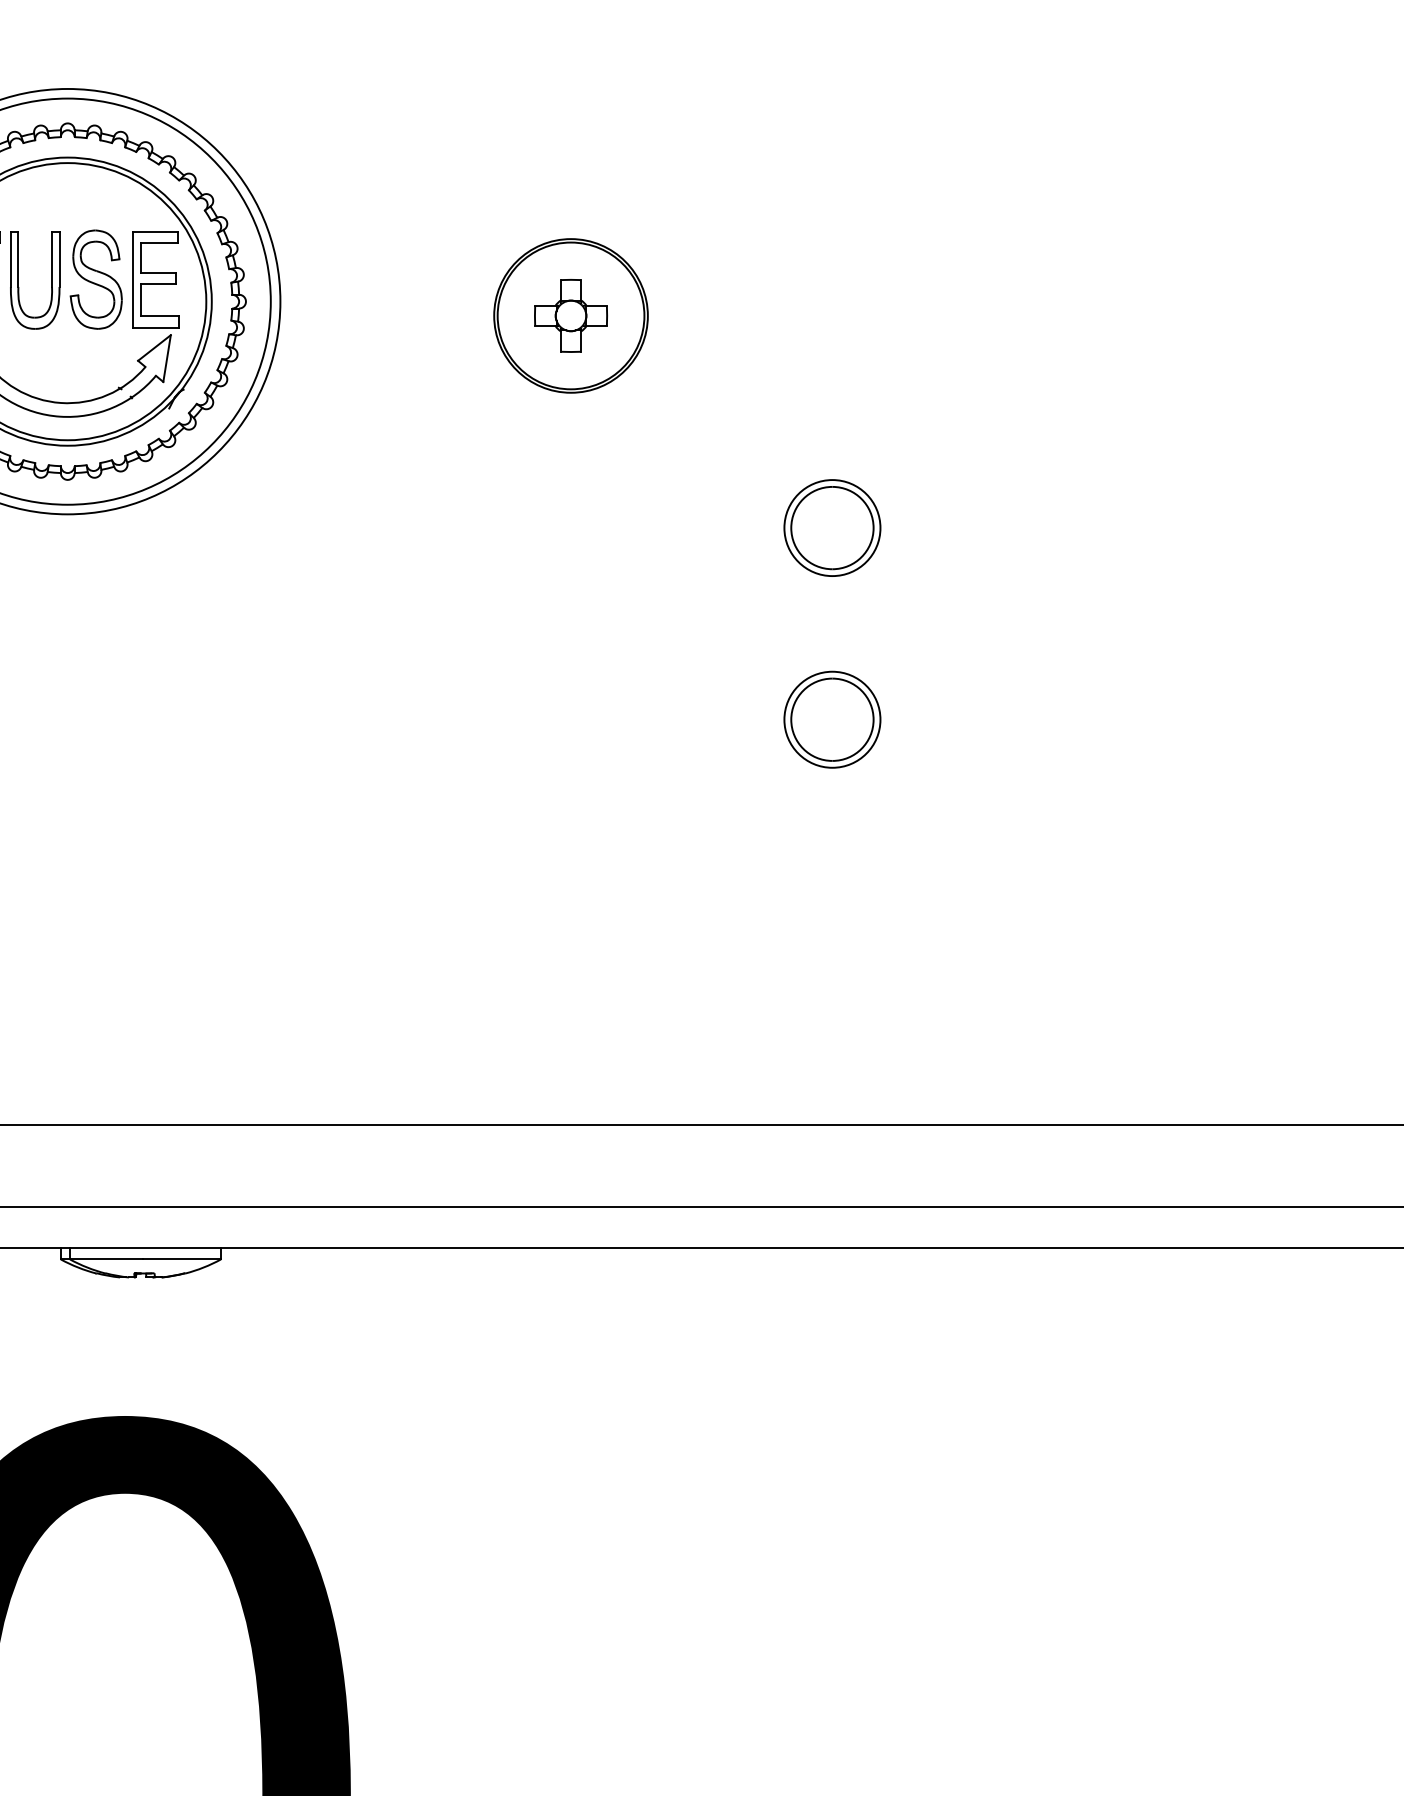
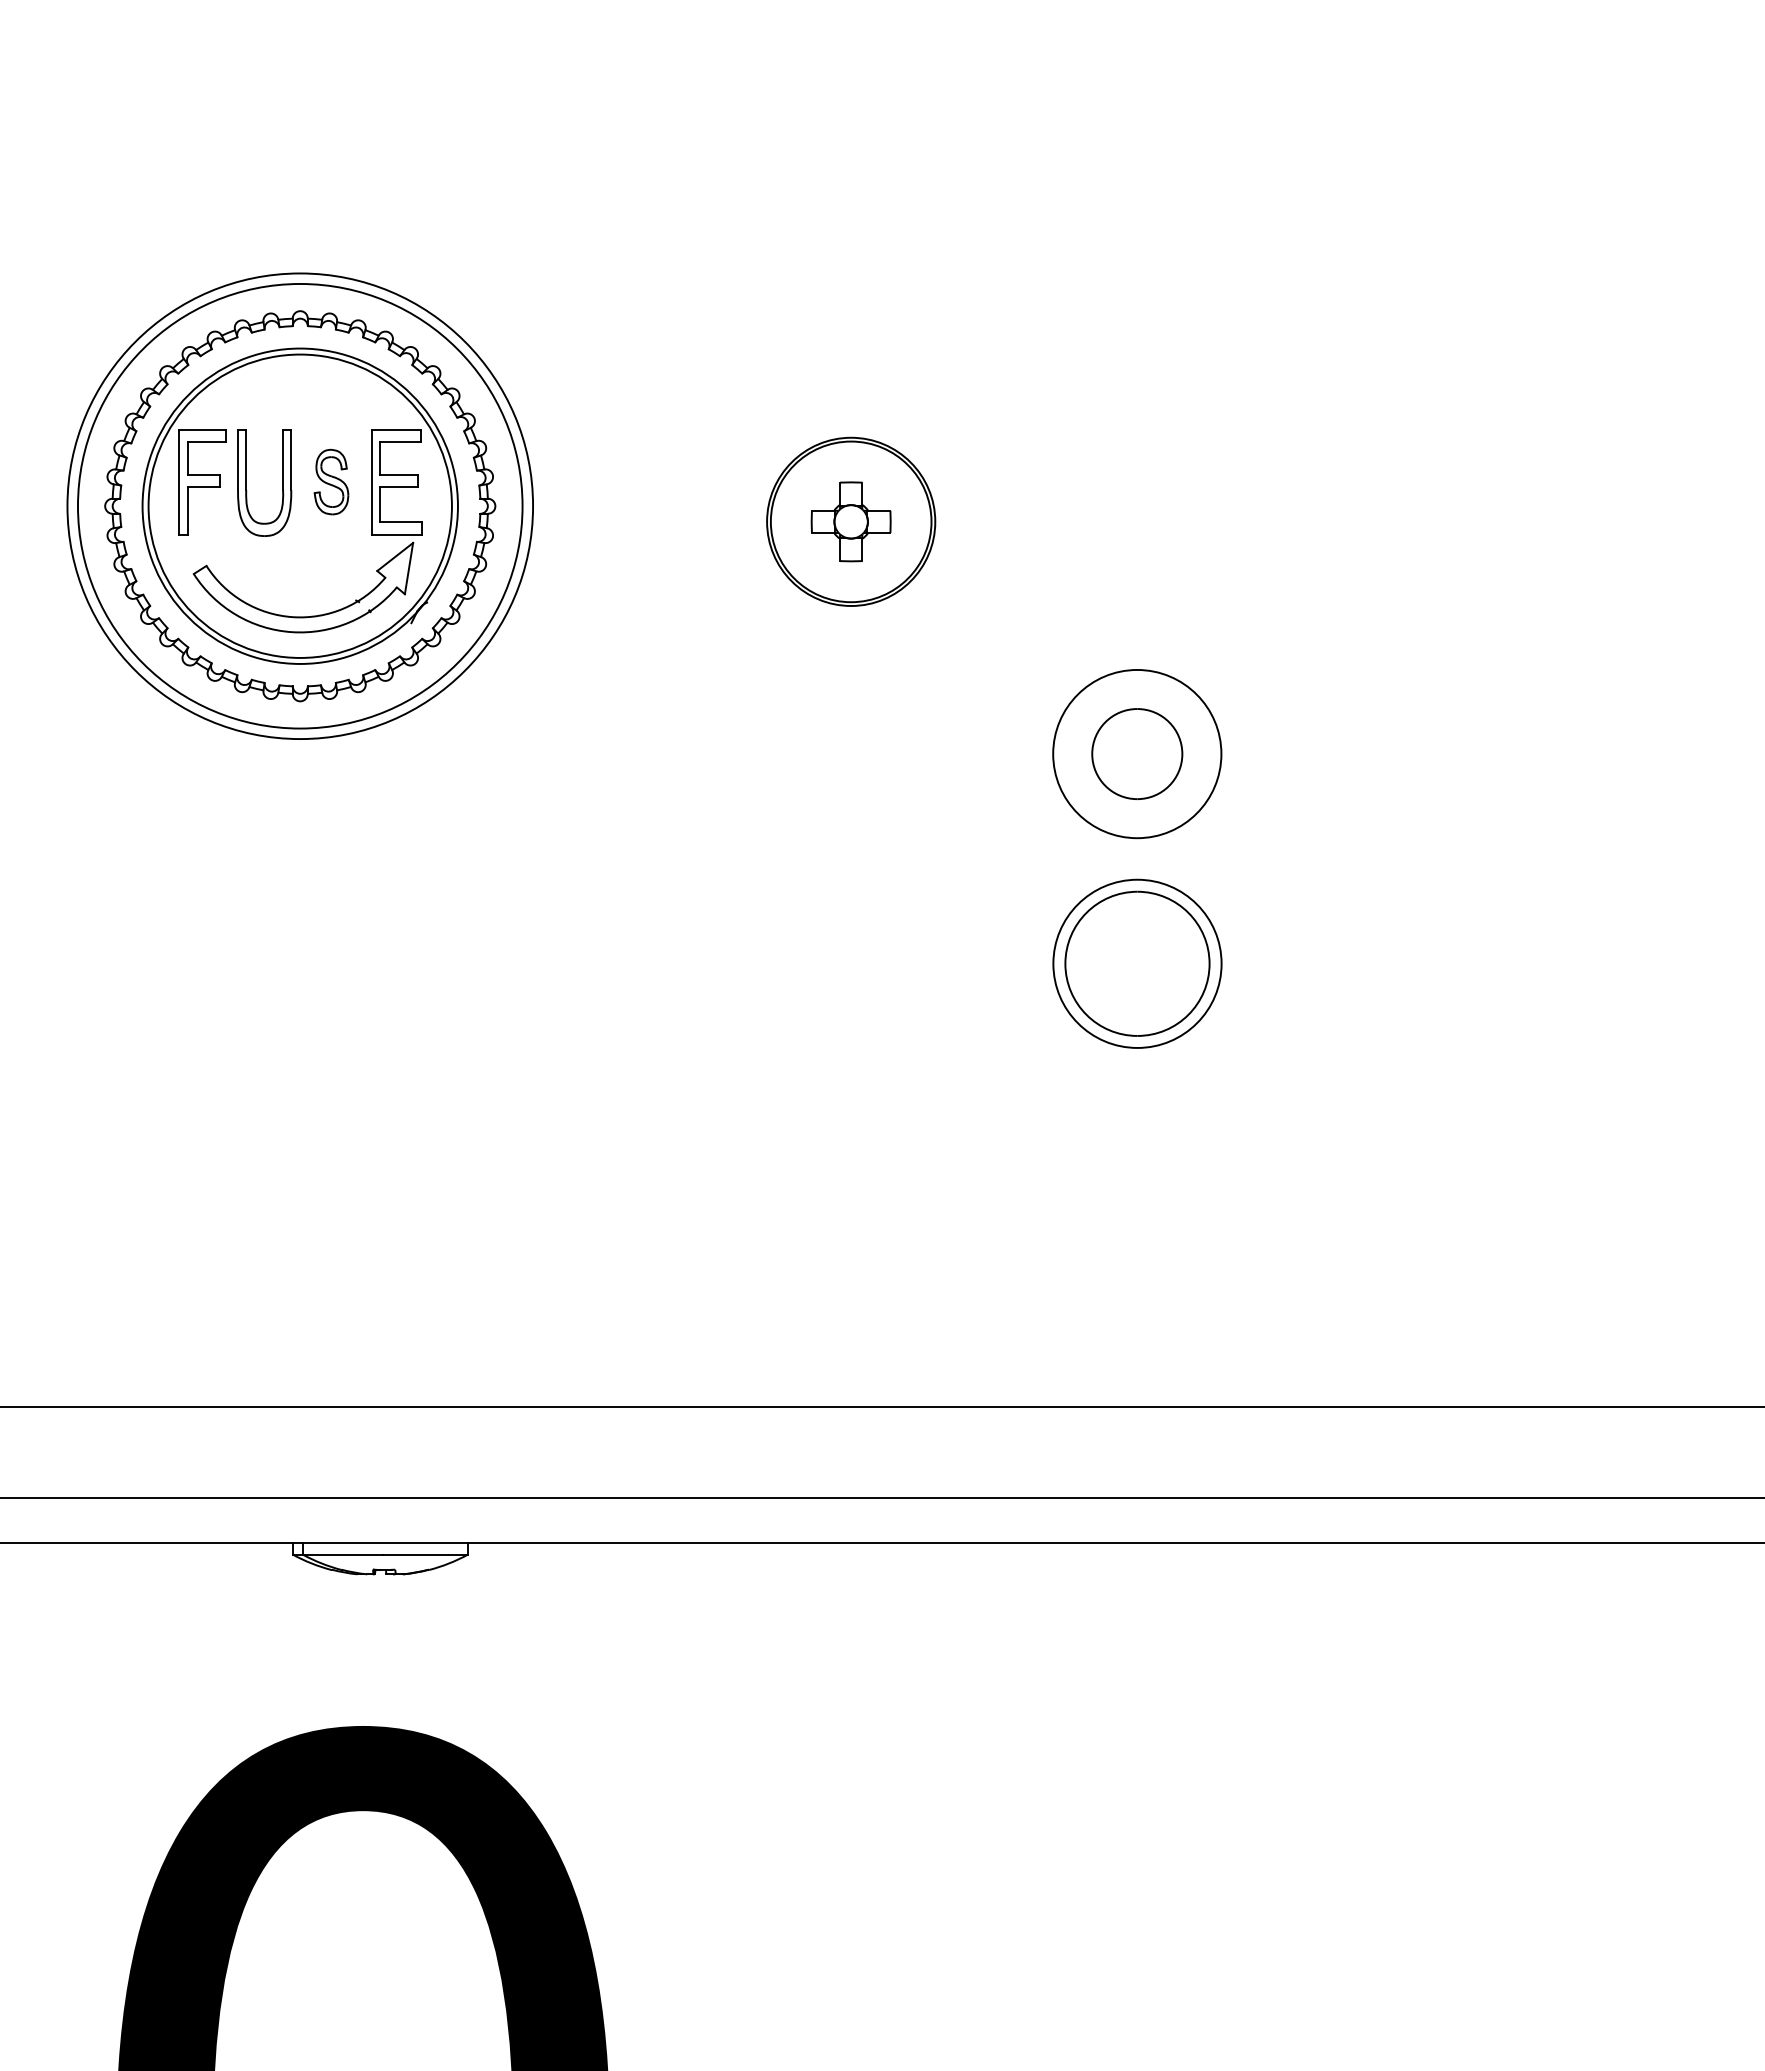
part: (96, 279) -> (331, 481), size x0.6
circle: (831, 527) -> (1136, 753), size x1.6
part: (831, 719) -> (1136, 963), size x1.6

